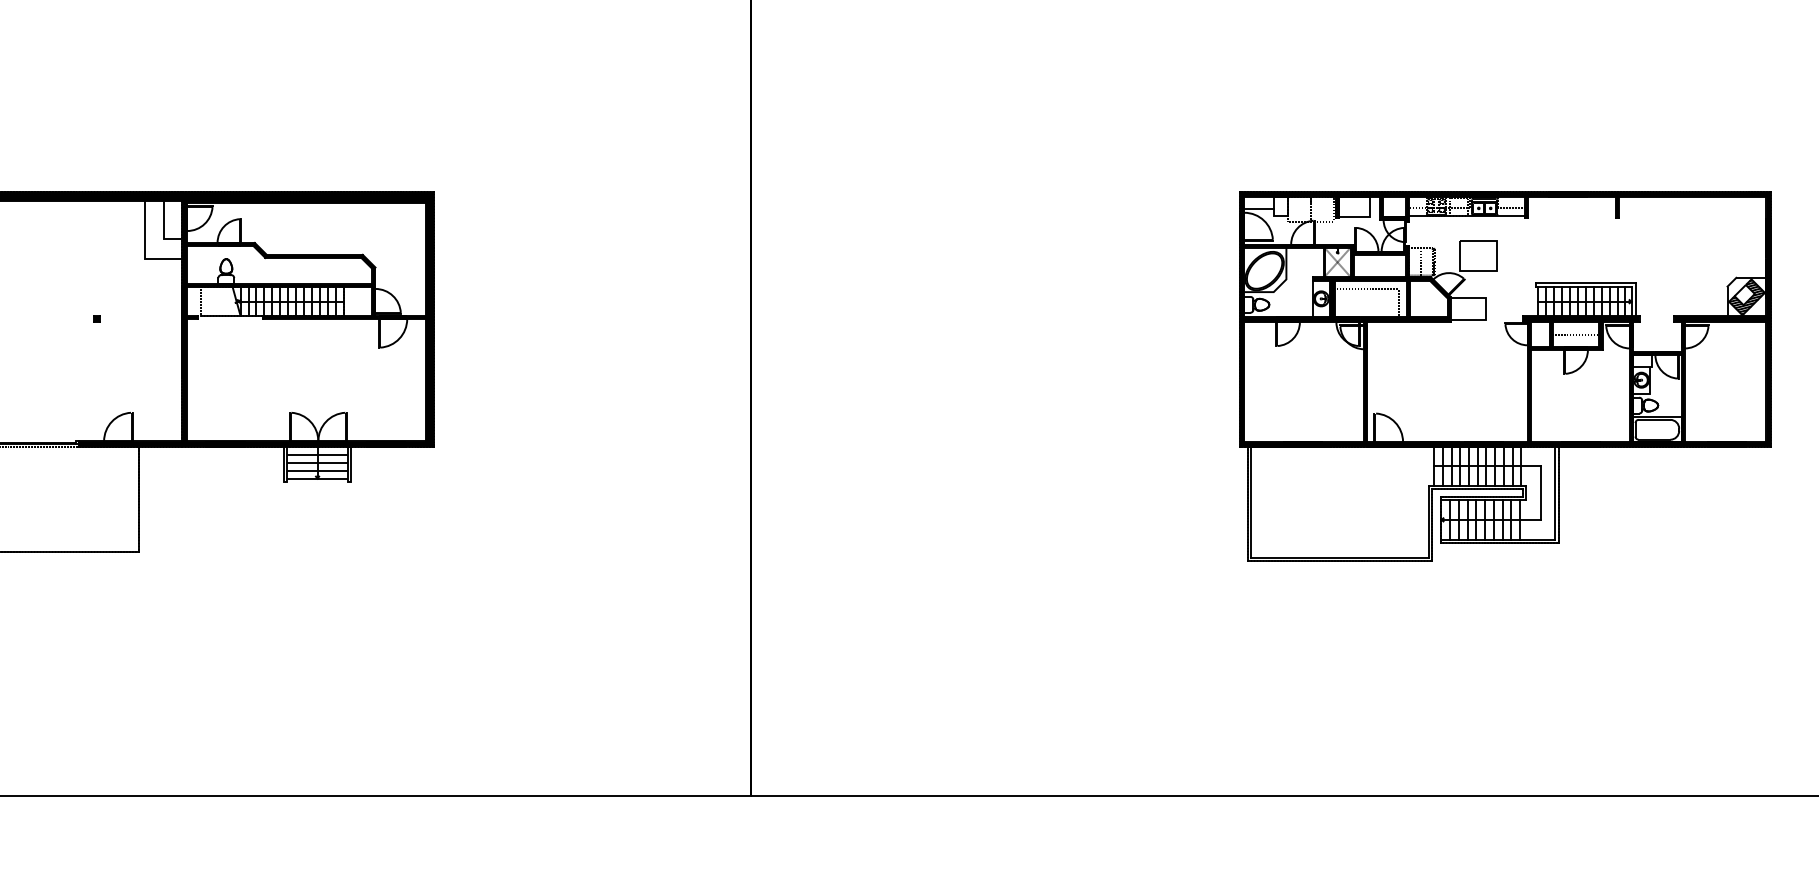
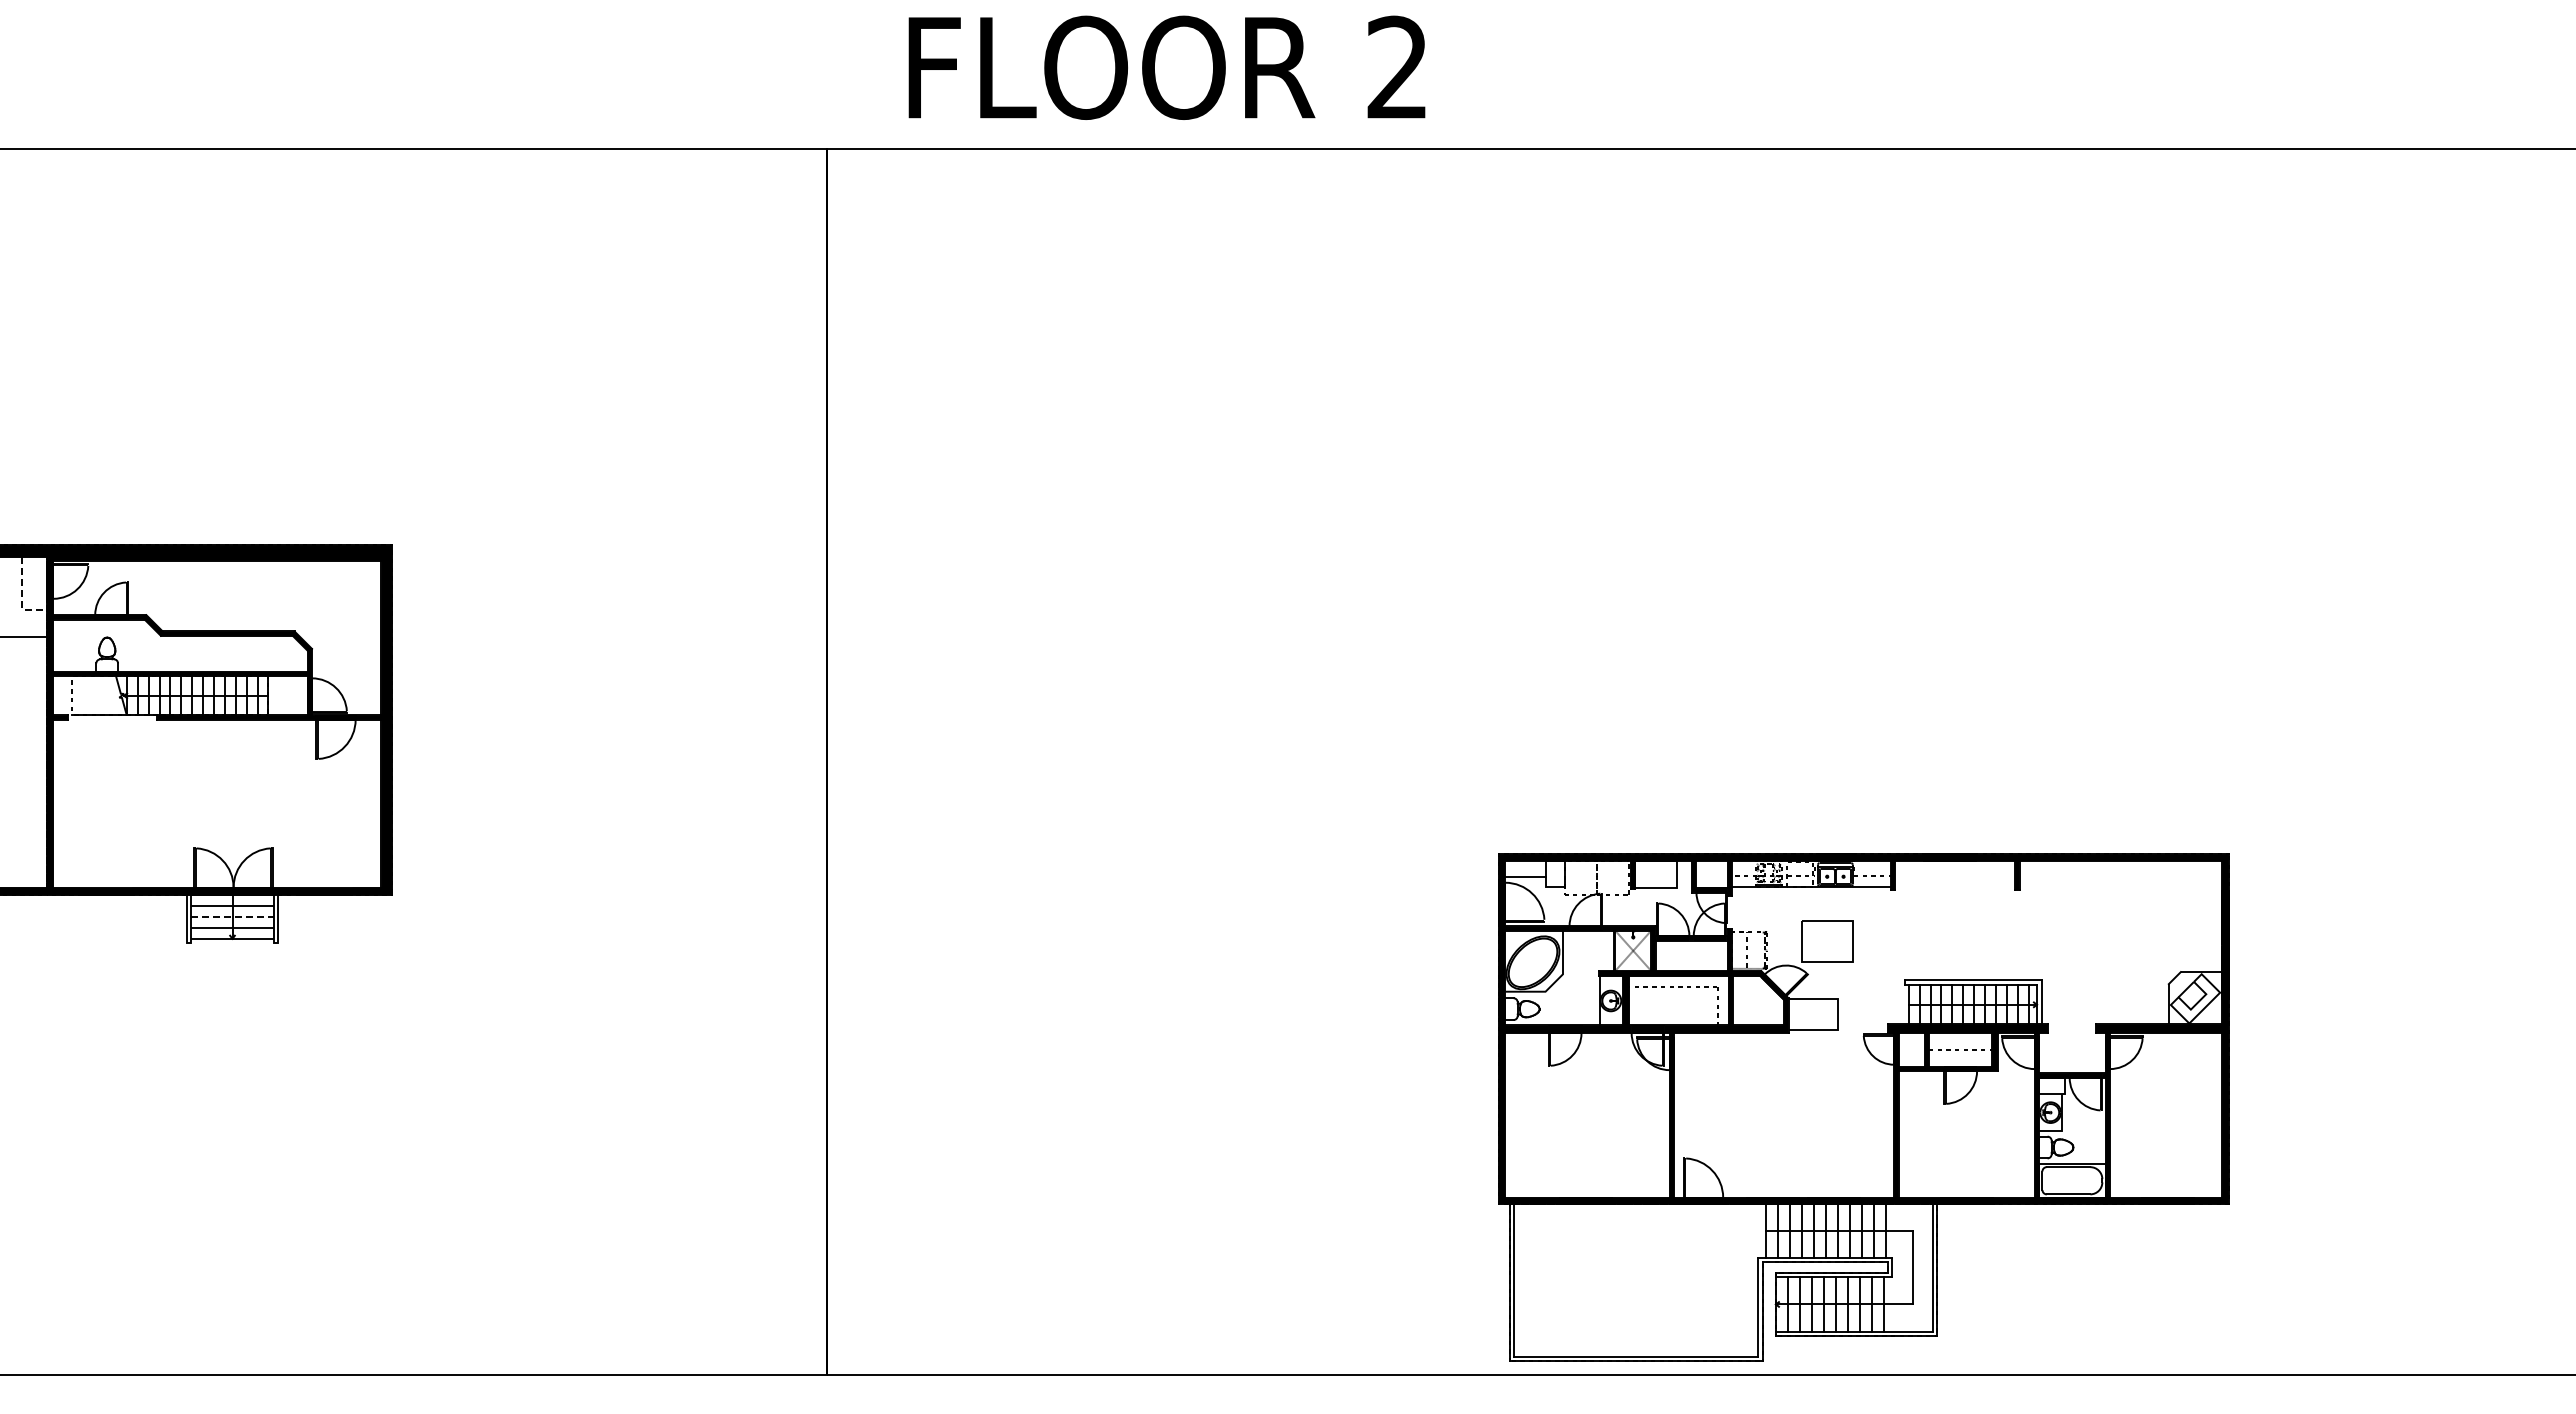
line: (164, 229) -> (22, 596), solid -> dashed
part: (1505, 376) -> (1863, 1107), moved
line: (318, 462) -> (233, 916), solid -> dashed

